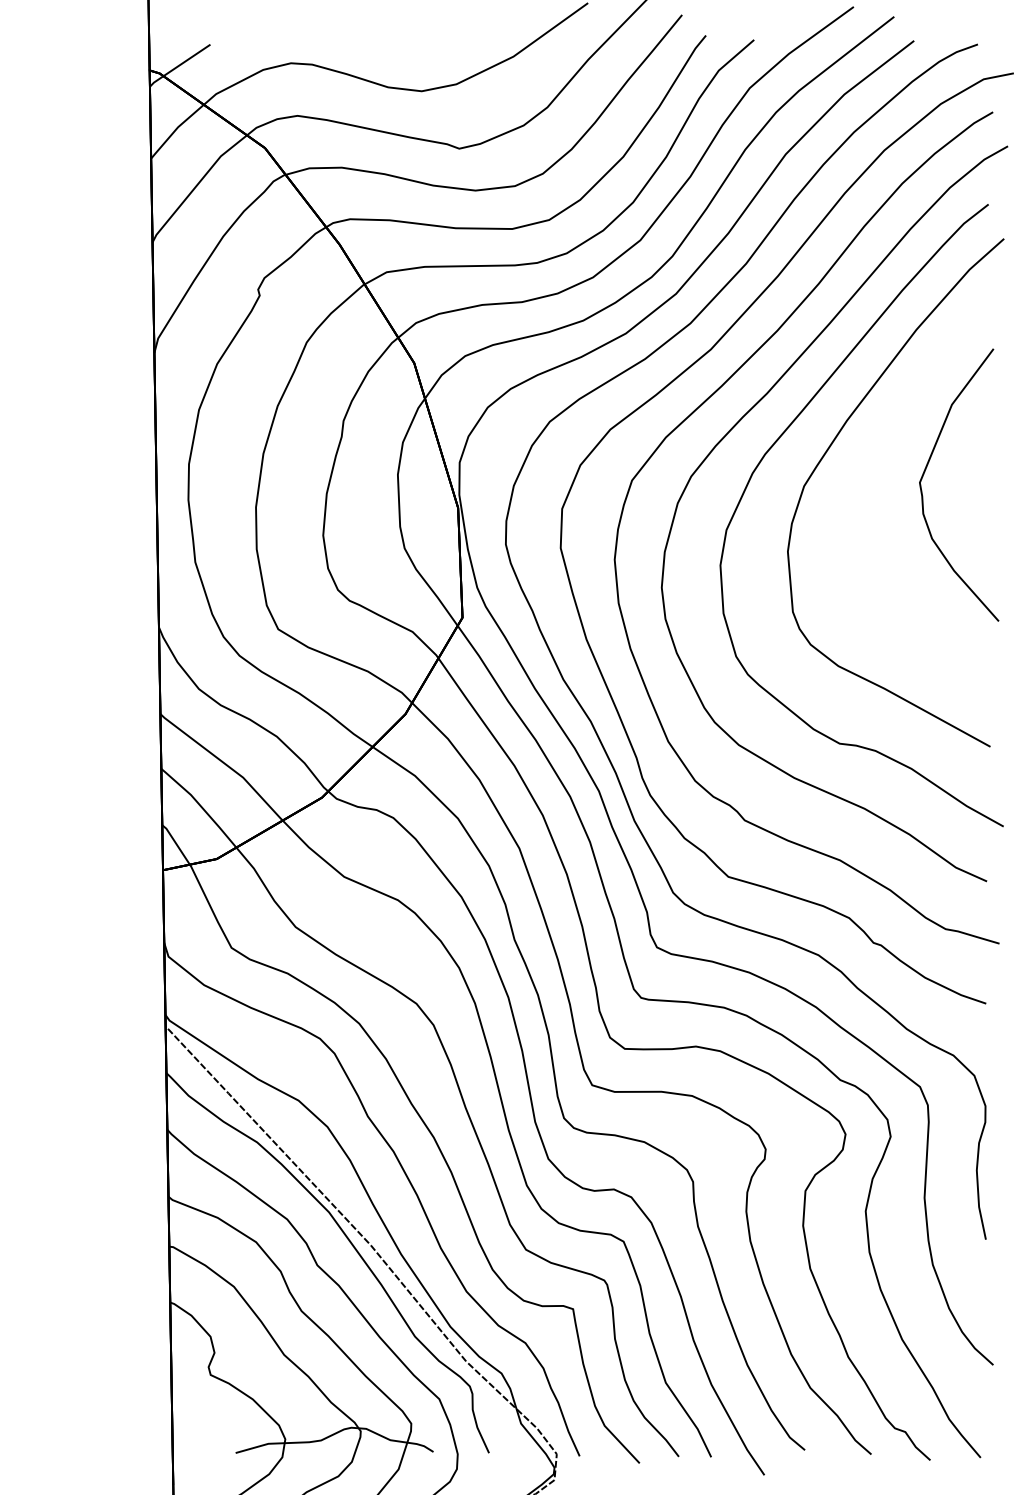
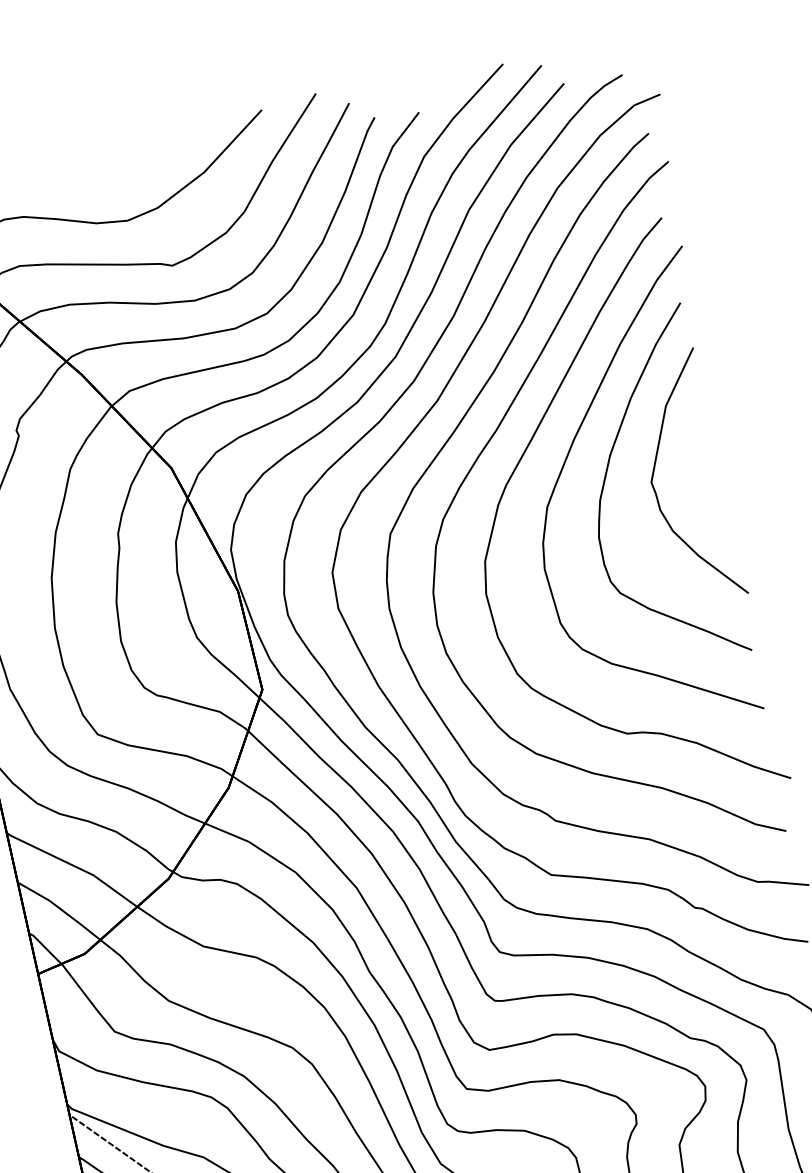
curve: (872, 469) -> (606, 479), added

